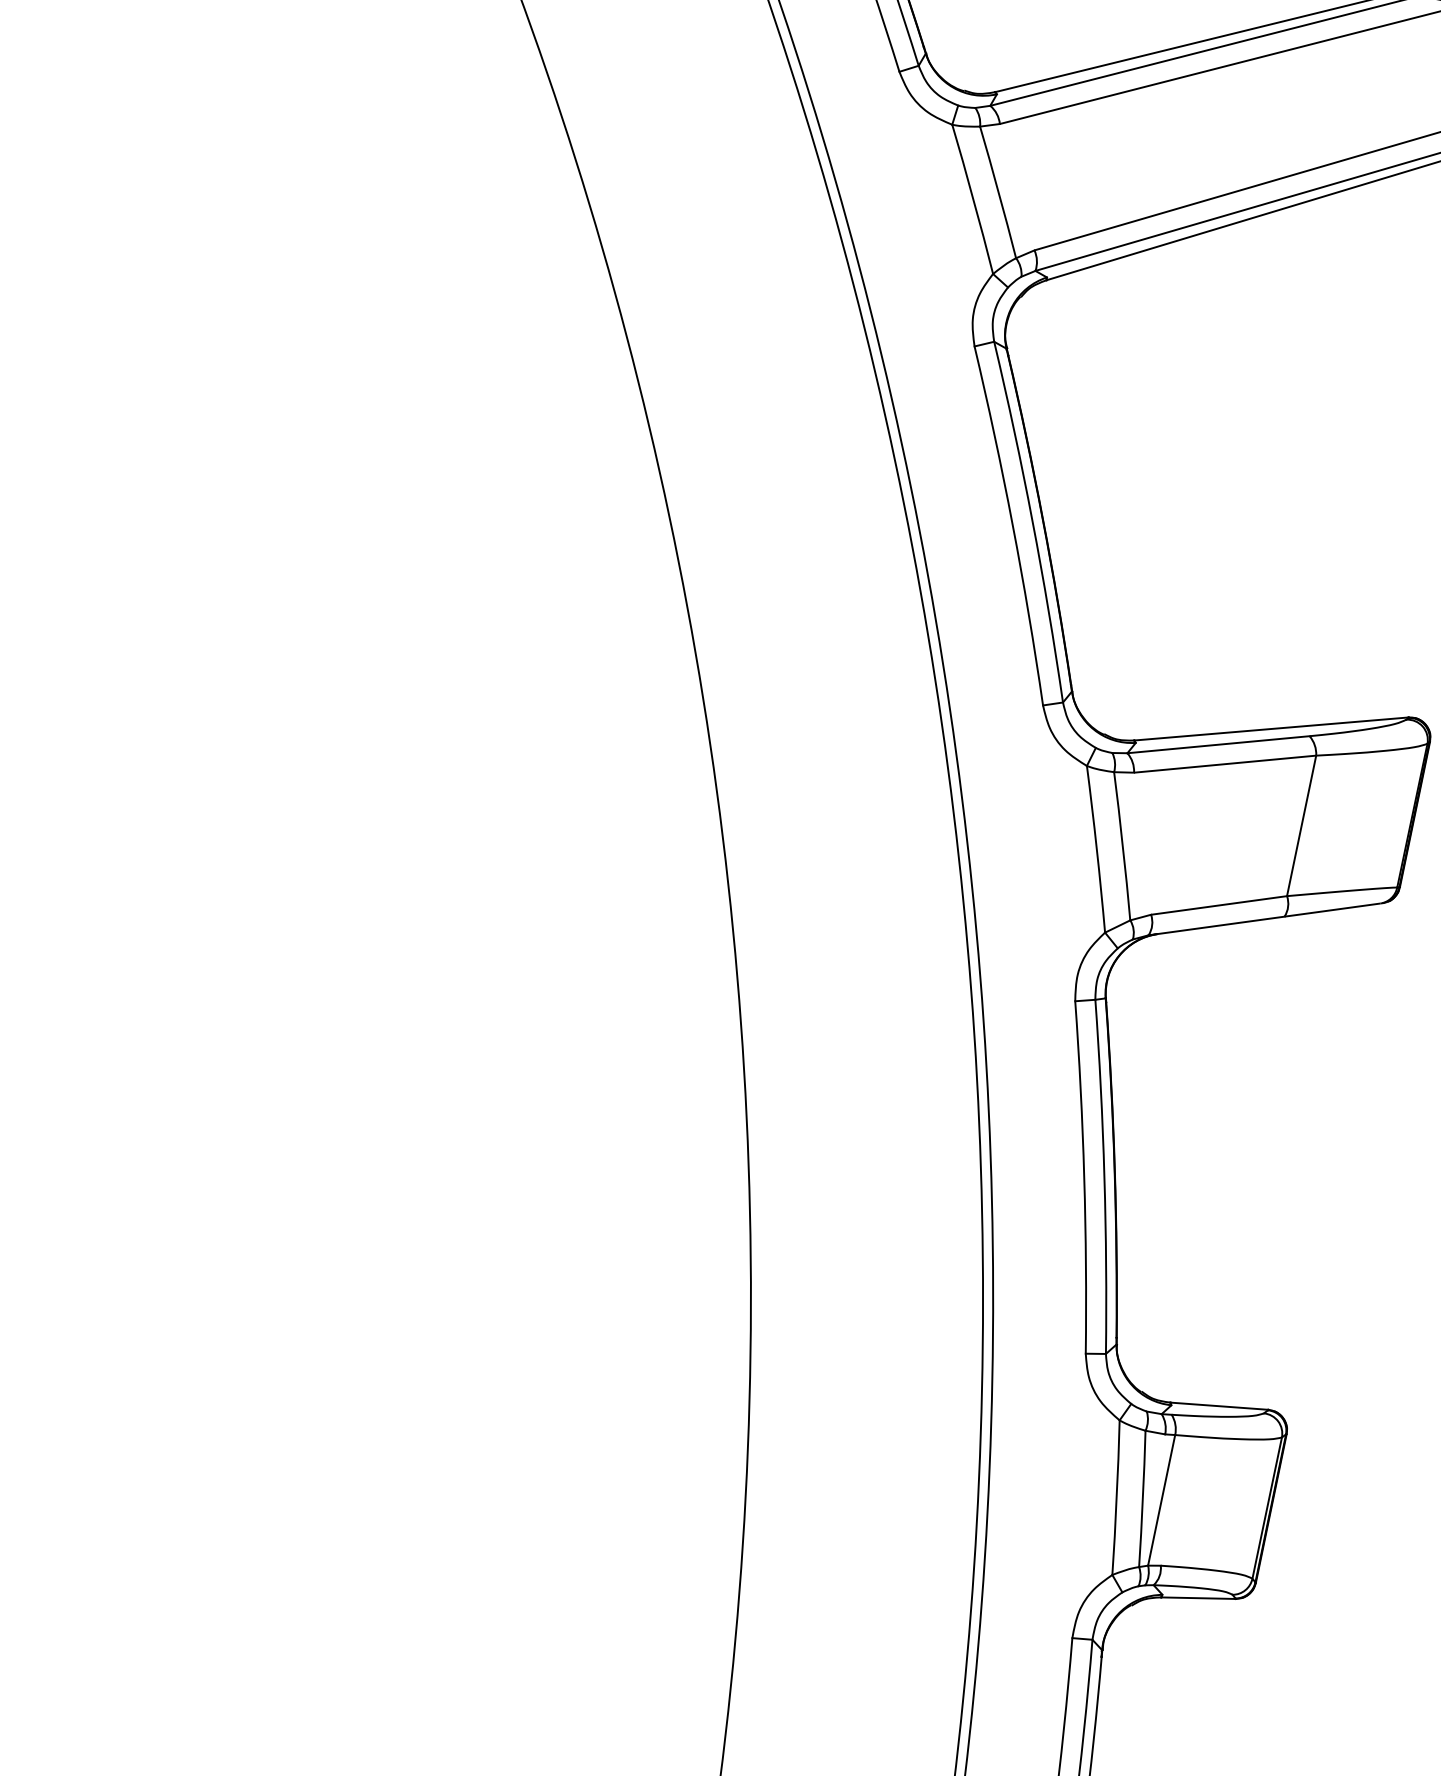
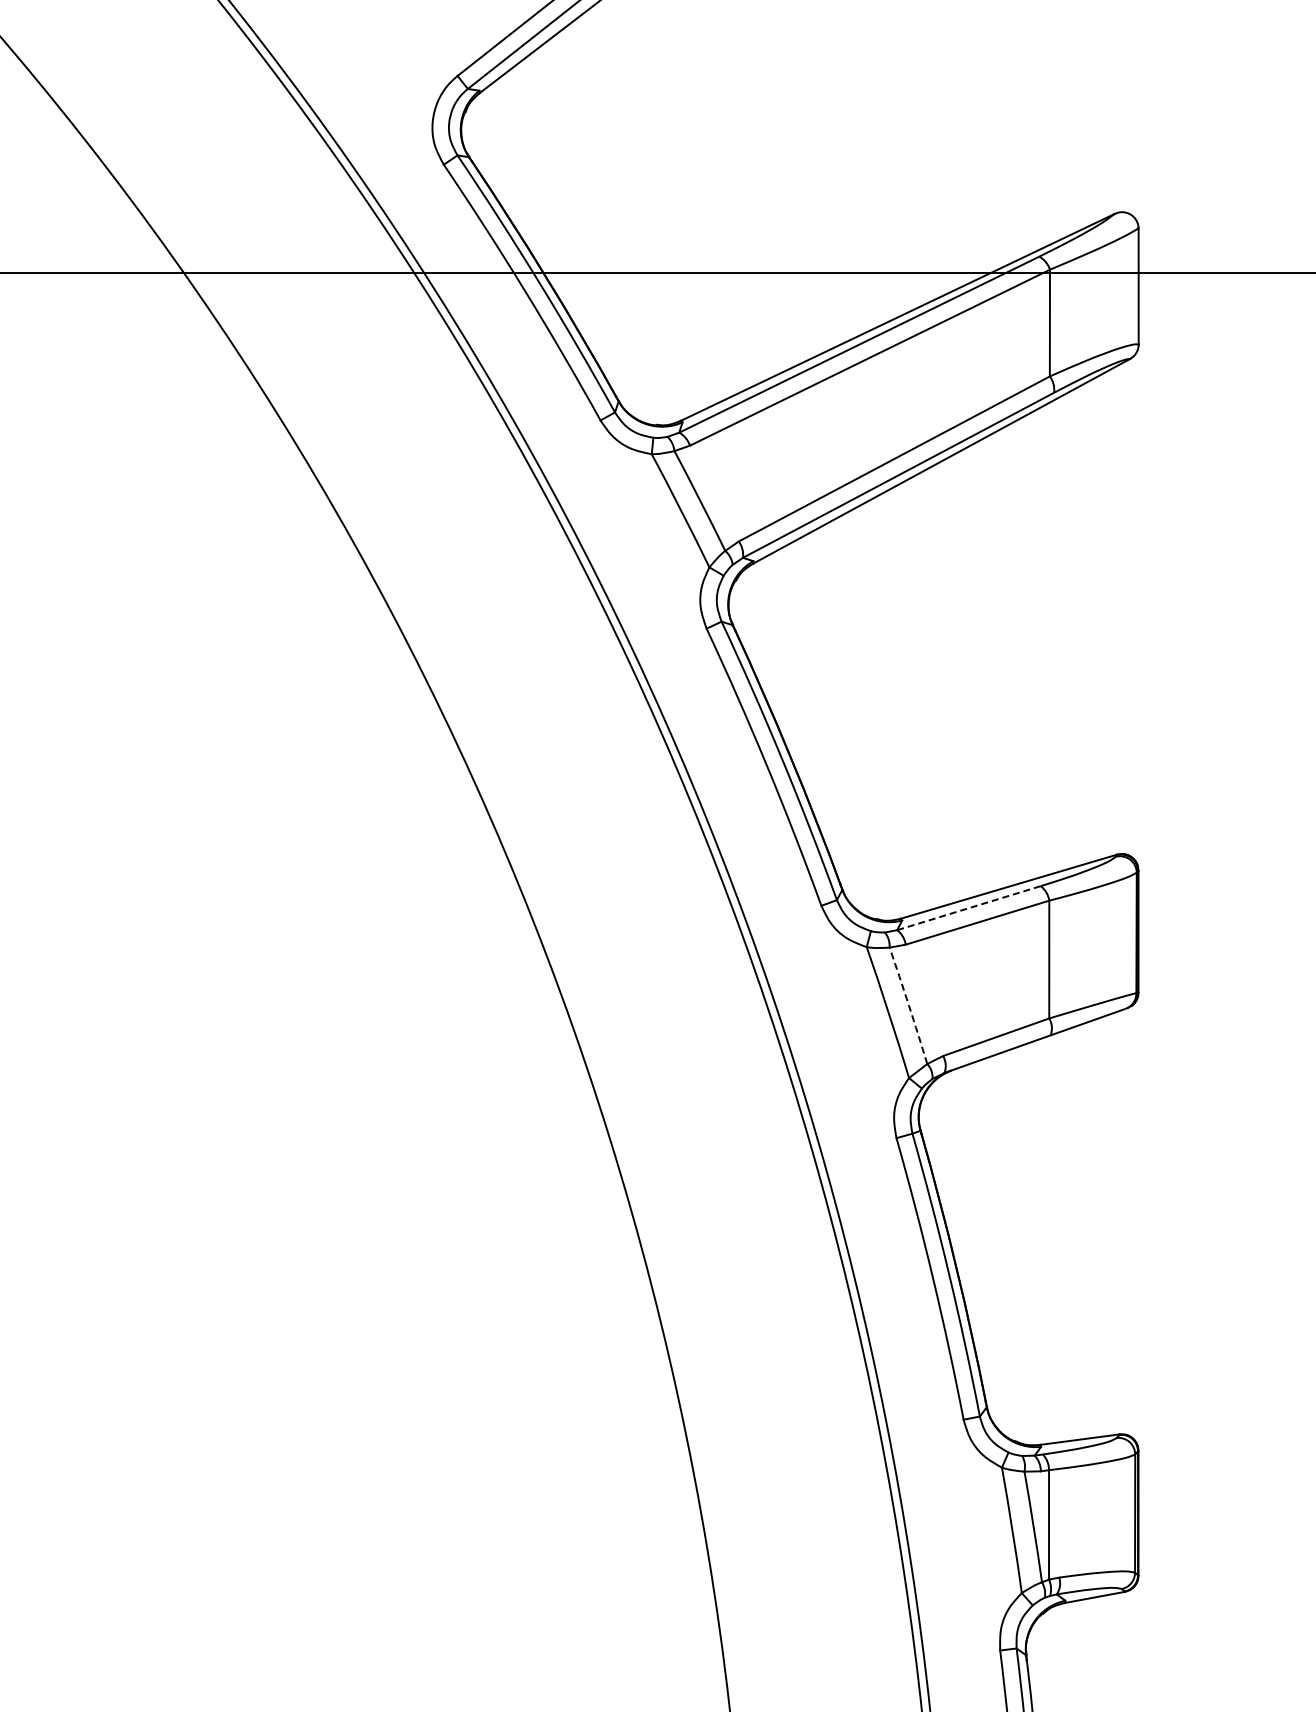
line: (1219, 745) -> (969, 908), solid -> dashed
arc: (1122, 845) -> (908, 1005), solid -> dashed

